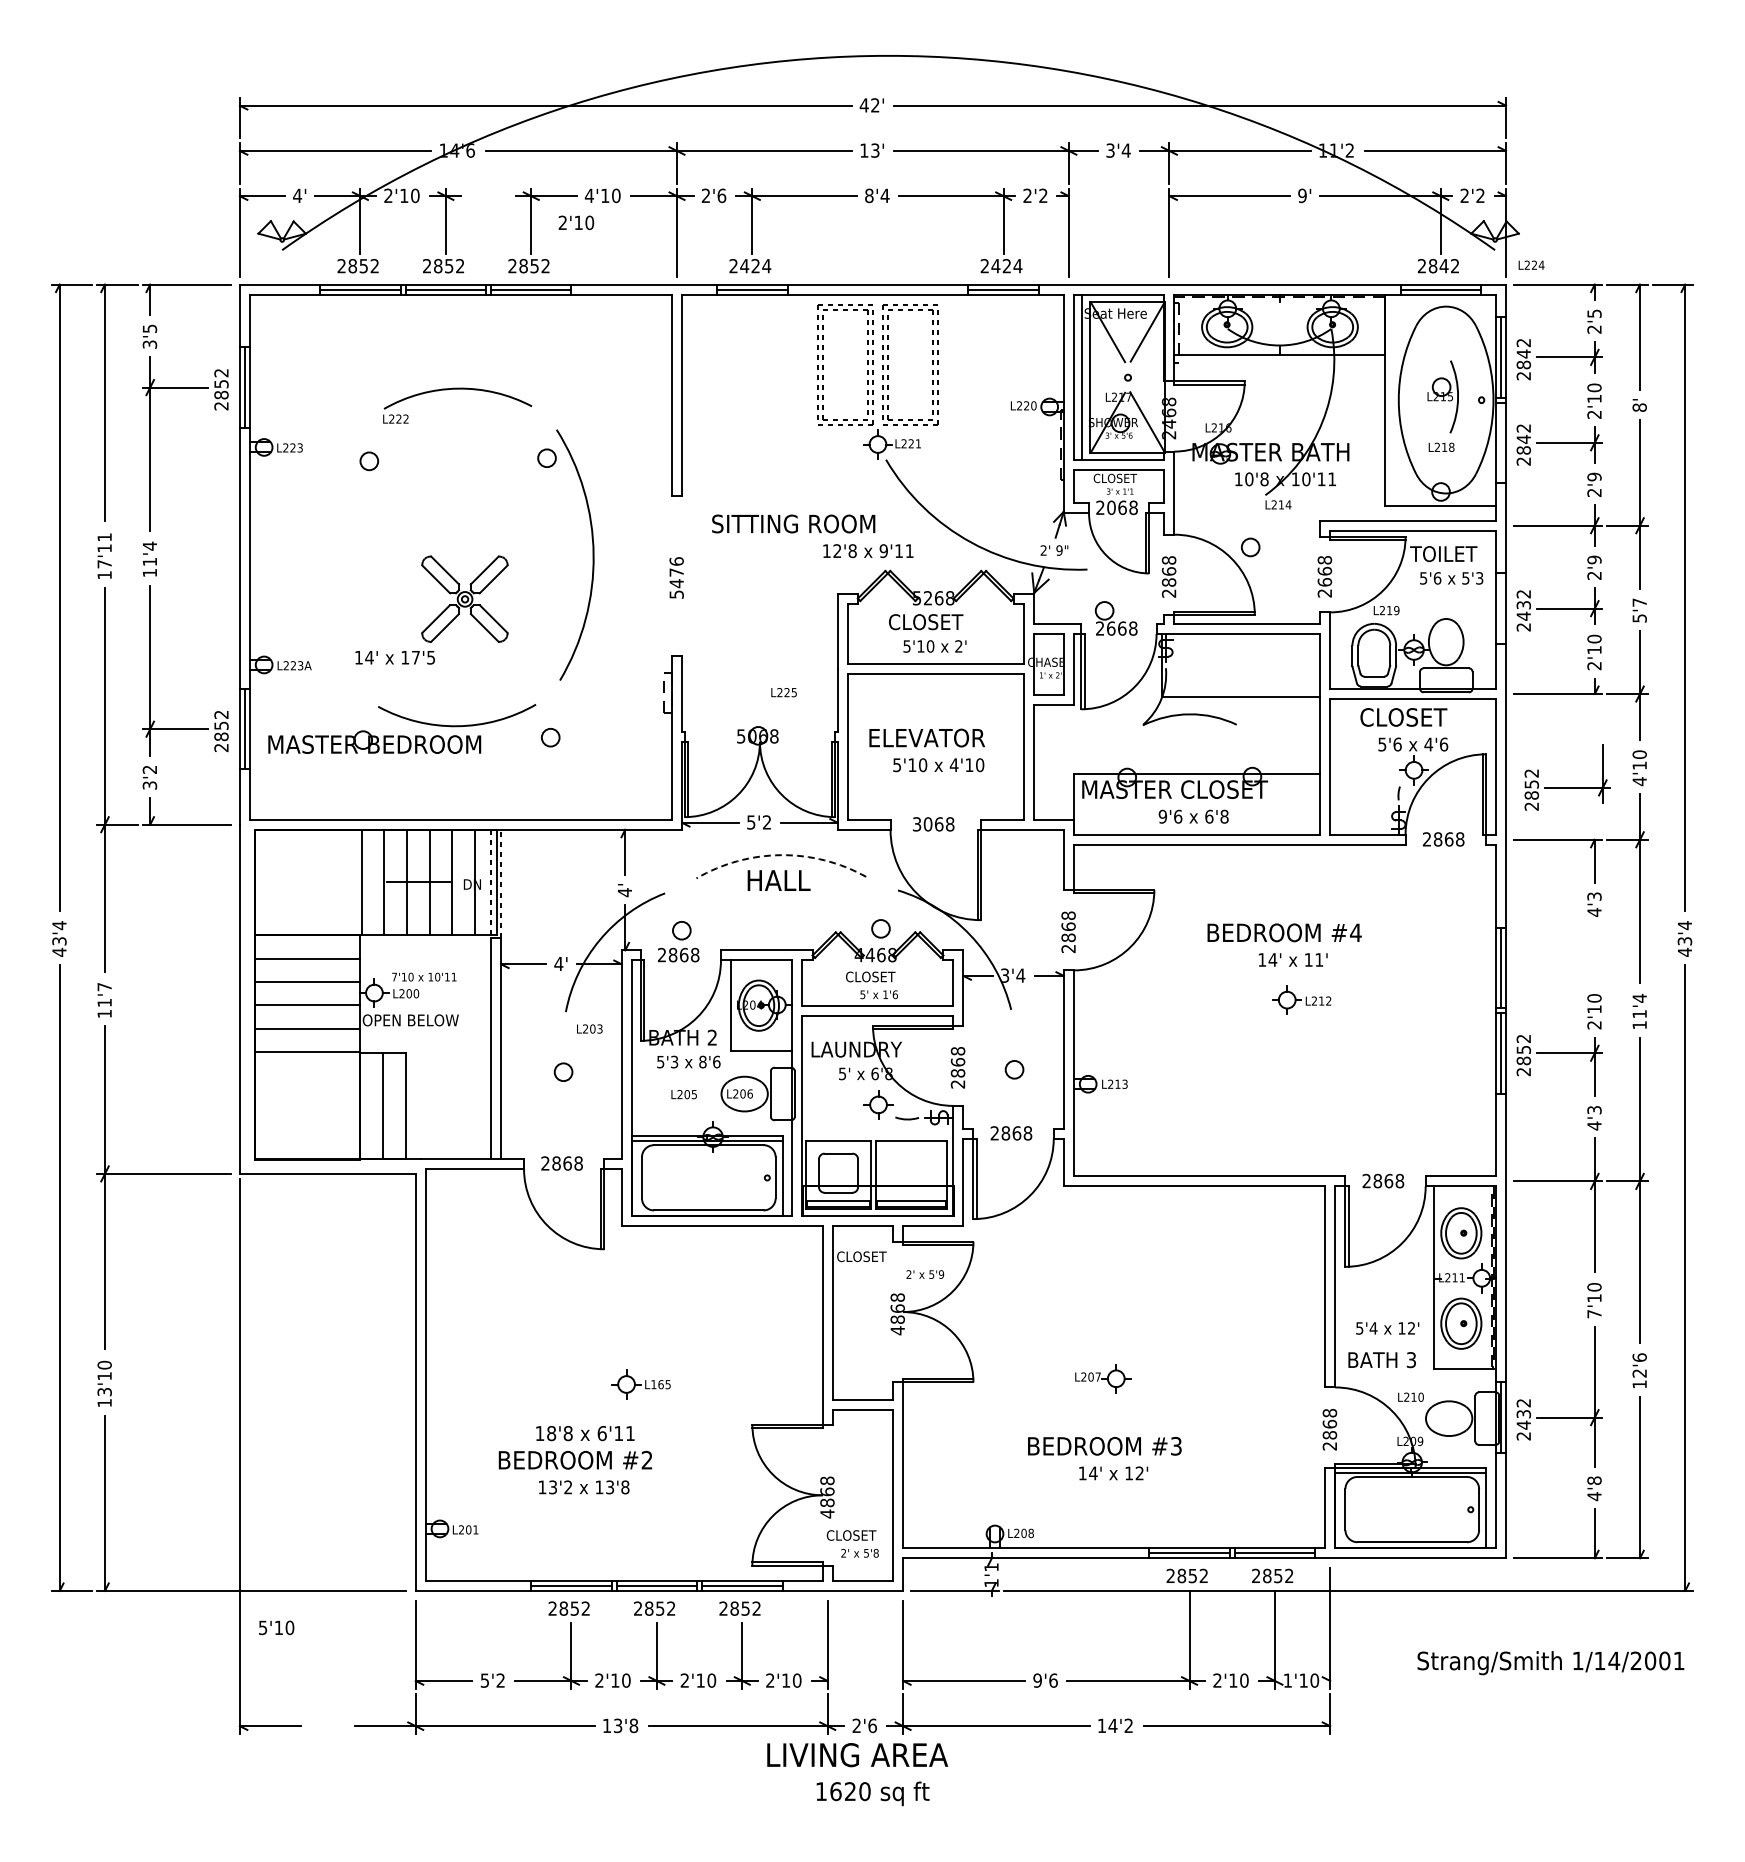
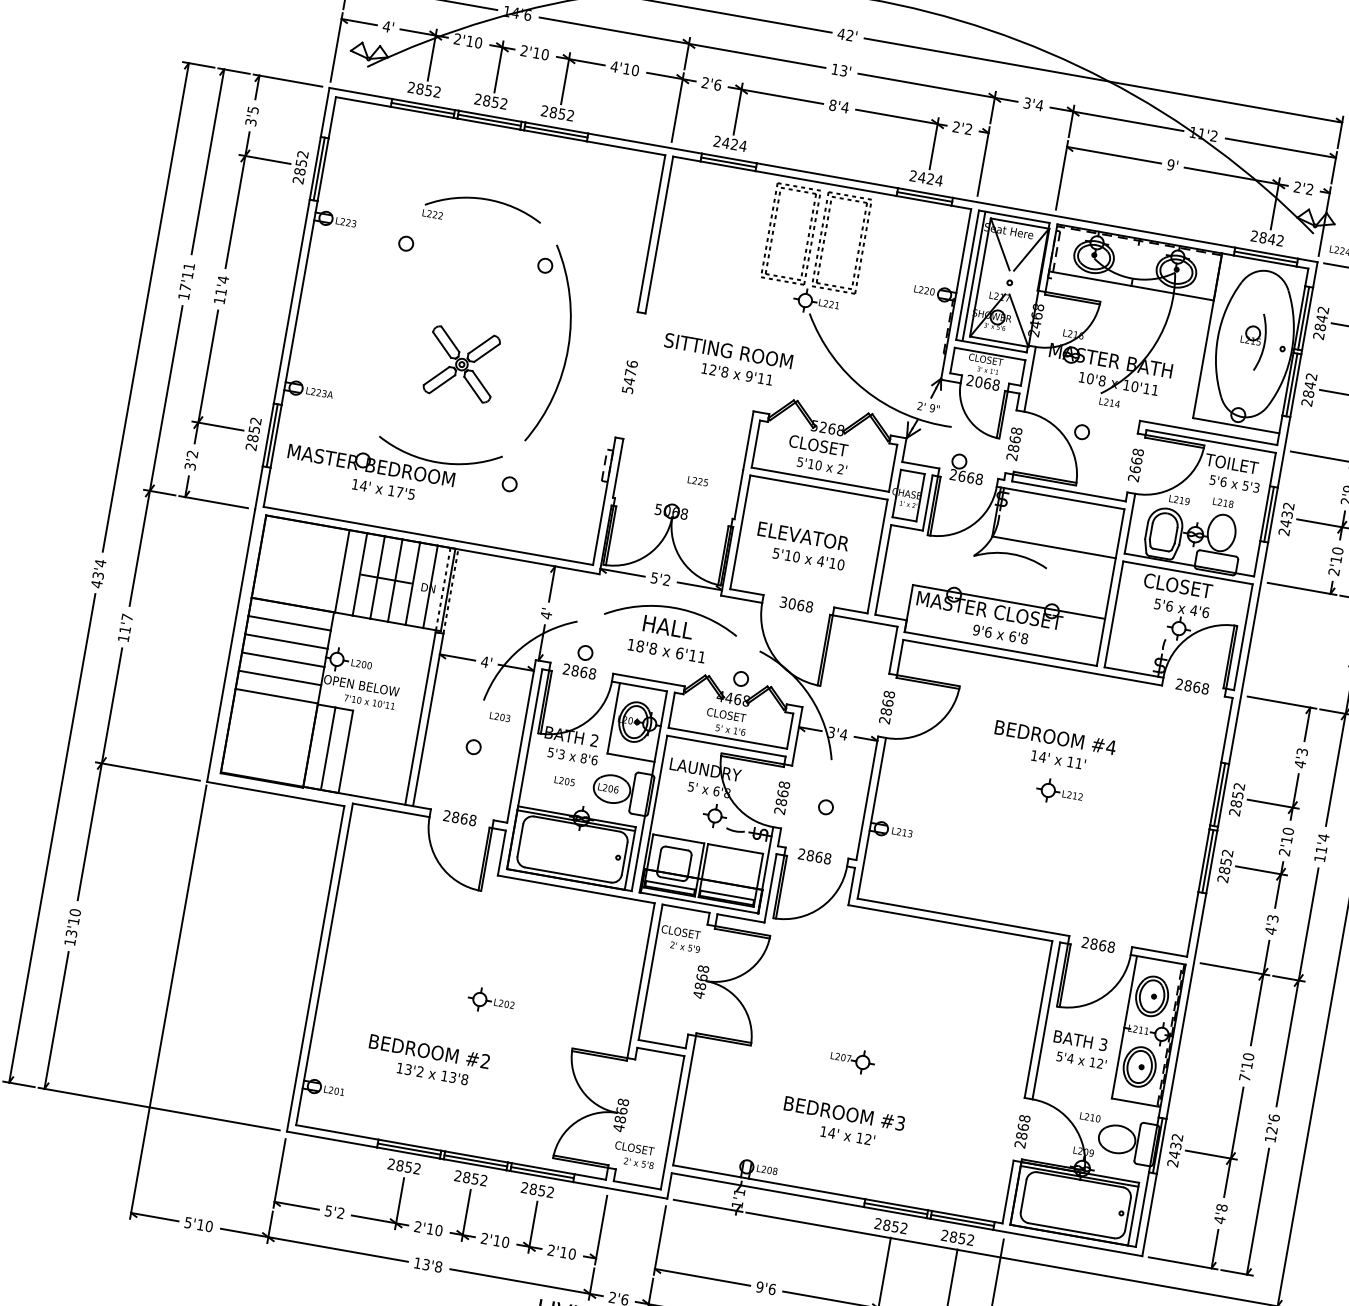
text: (576, 222) -> (534, 52), moved
line: (1501, 442) -> (1292, 384), added
text: (1441, 446) -> (1223, 502), moved
text: (868, 551) -> (737, 374), moved
line: (1501, 608) -> (1269, 514), added
text: (394, 657) -> (383, 489), moved
part: (1567, 787) -> (1265, 802), moved
arc: (781, 855) -> (673, 608), dashed -> solid
text: (424, 976) -> (369, 701), moved
text: (925, 1274) -> (685, 947), moved
text: (1381, 1360) -> (1080, 1040), moved
text: (660, 1384) -> (506, 1004), L165 -> L202
text: (585, 1433) -> (666, 651), moved
text: (276, 1627) -> (198, 1224), moved

